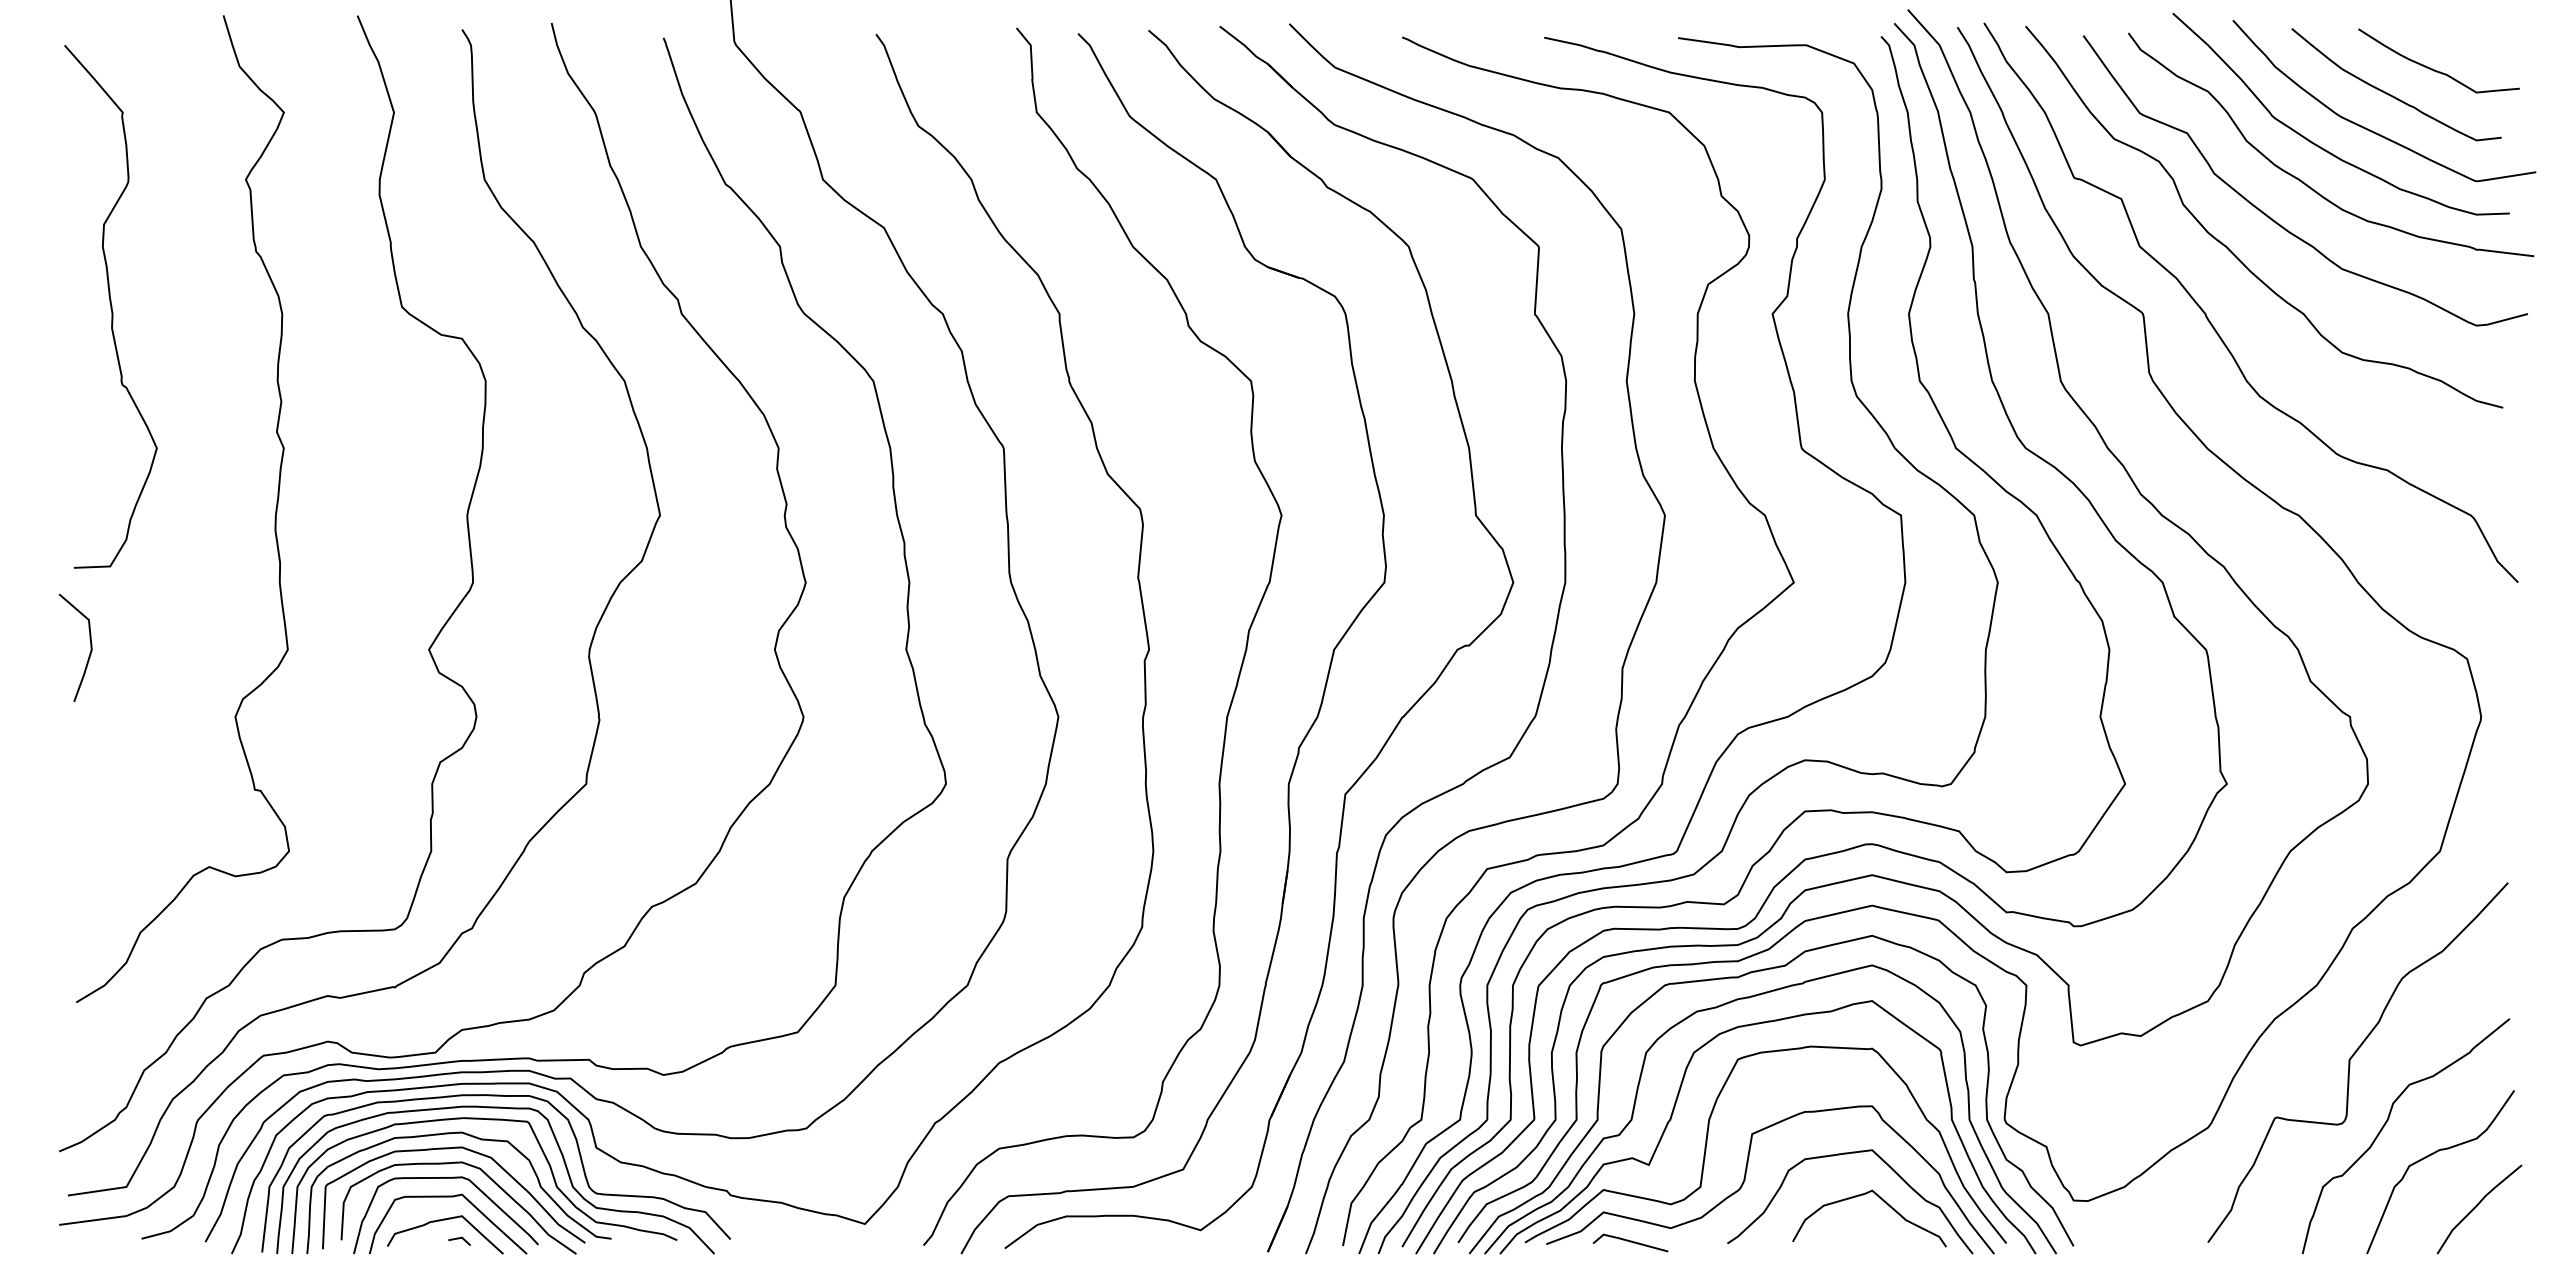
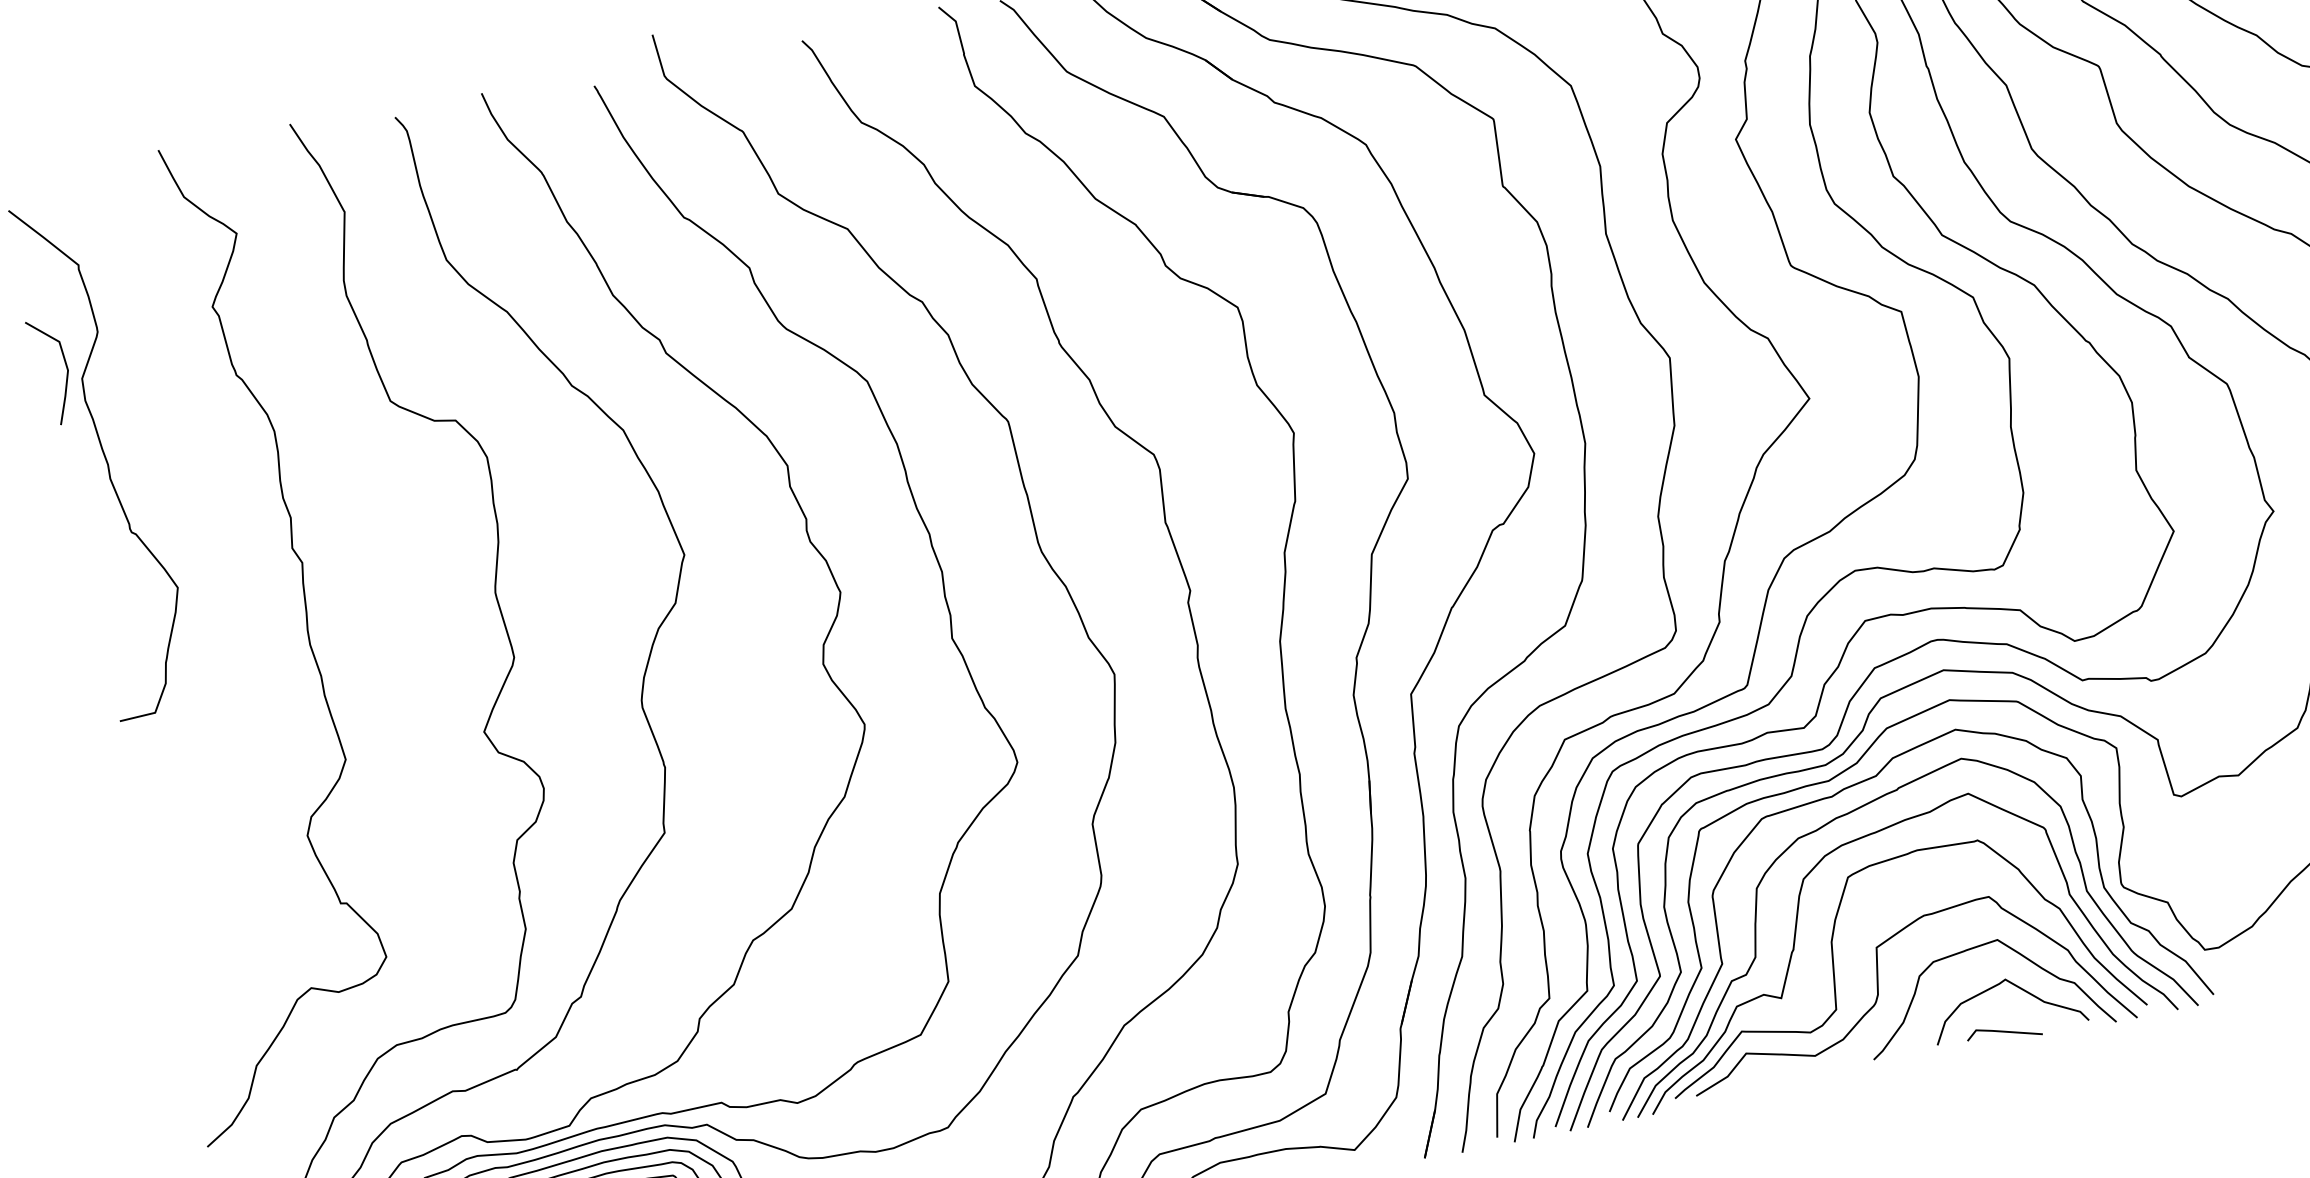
line: (90, 647) -> (66, 368), moved
line: (1630, 1242) -> (2004, 1032), moved

